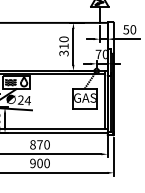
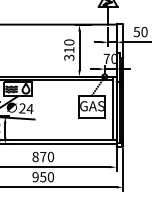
text: (39, 162) -> (42, 176), 900 -> 950

